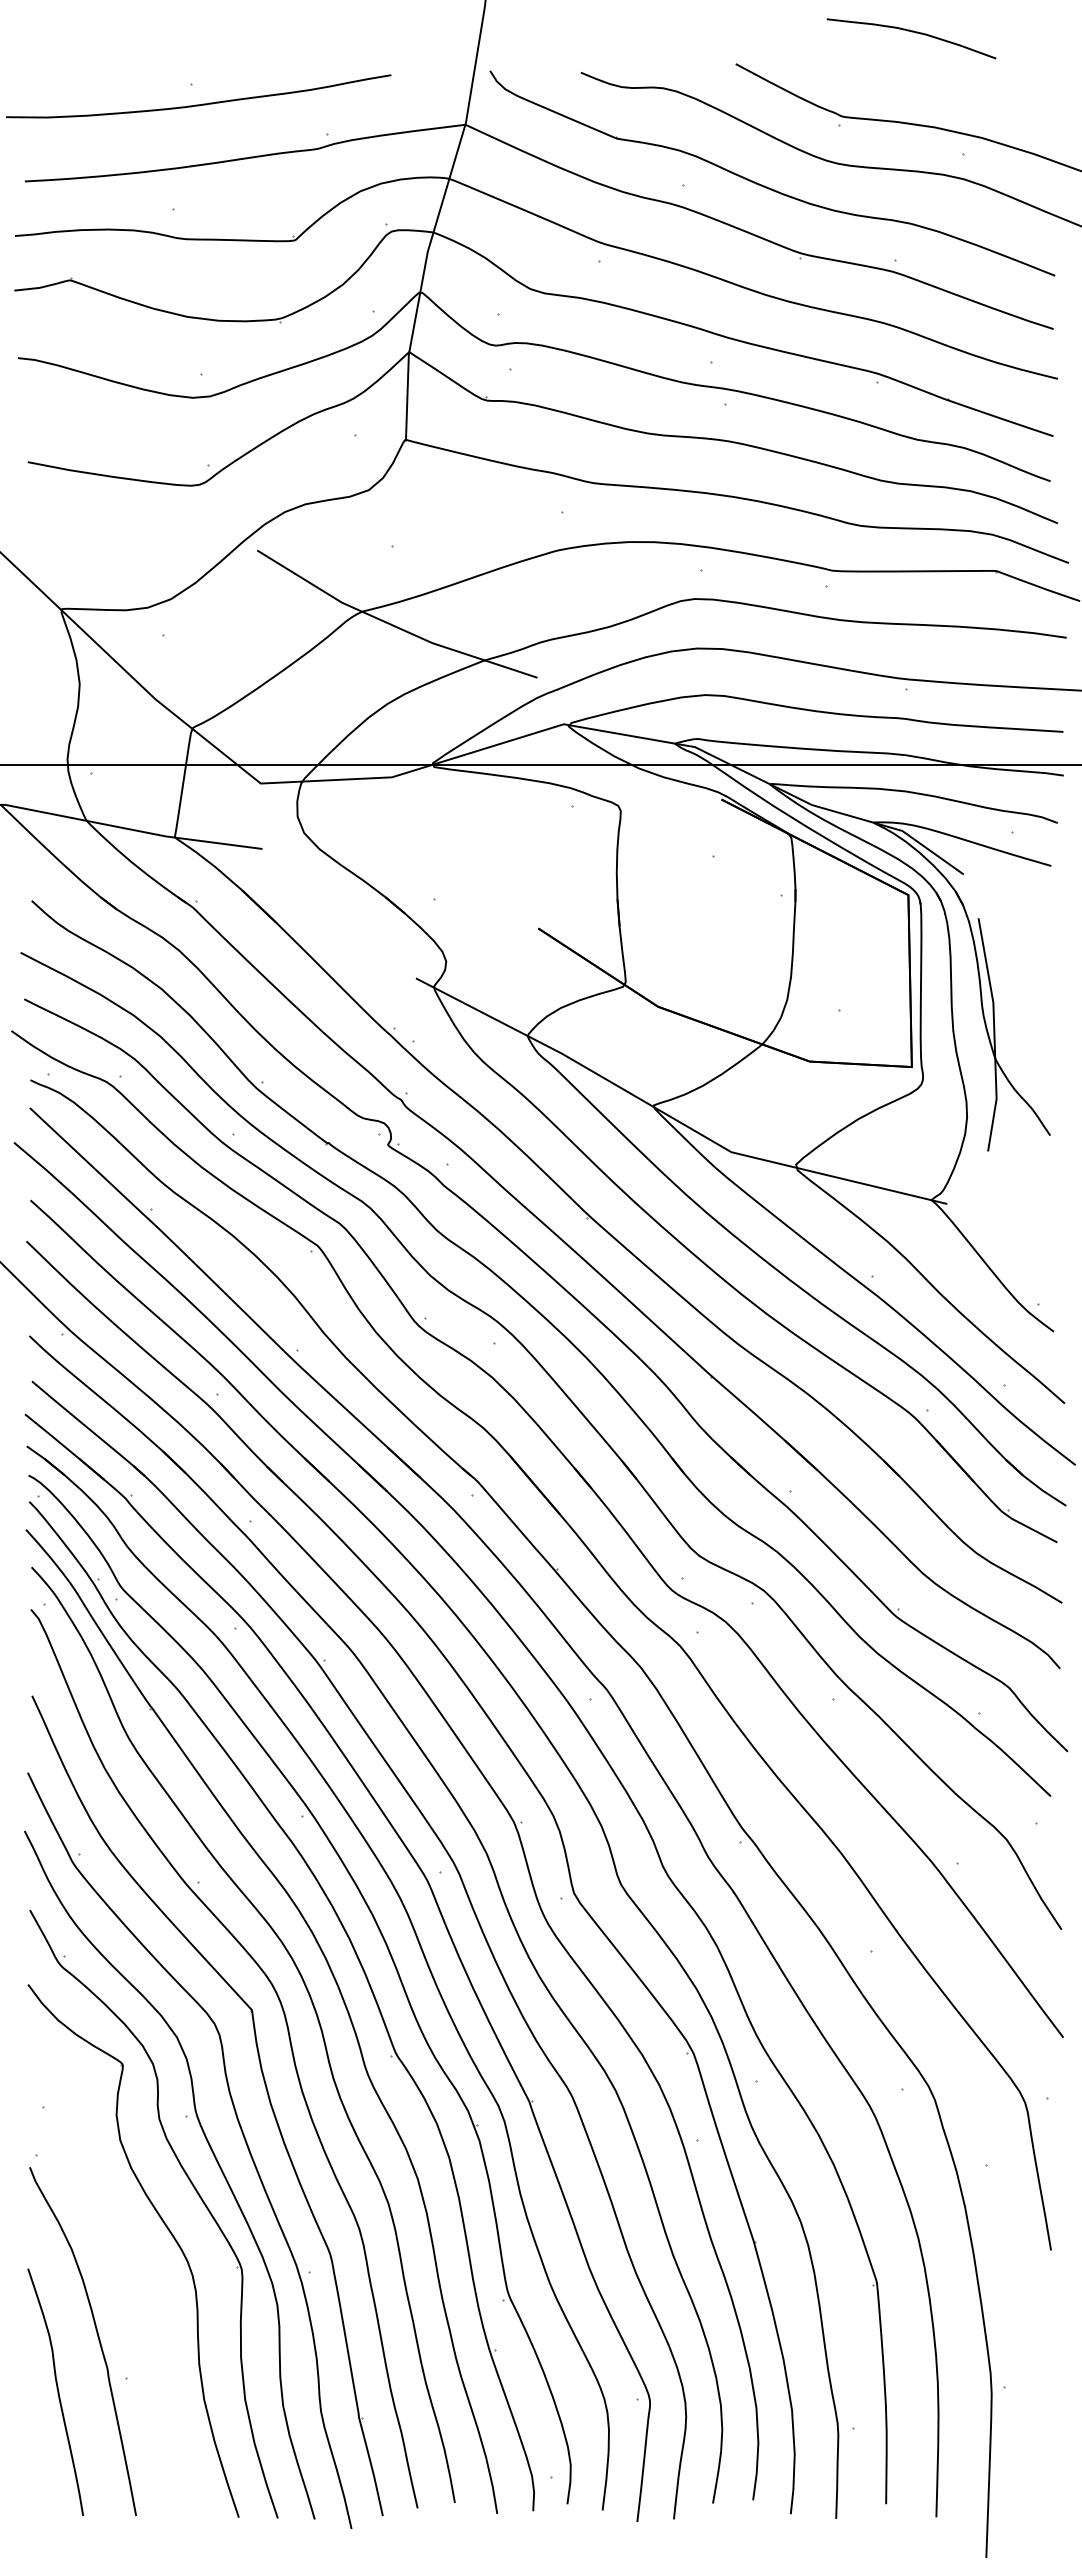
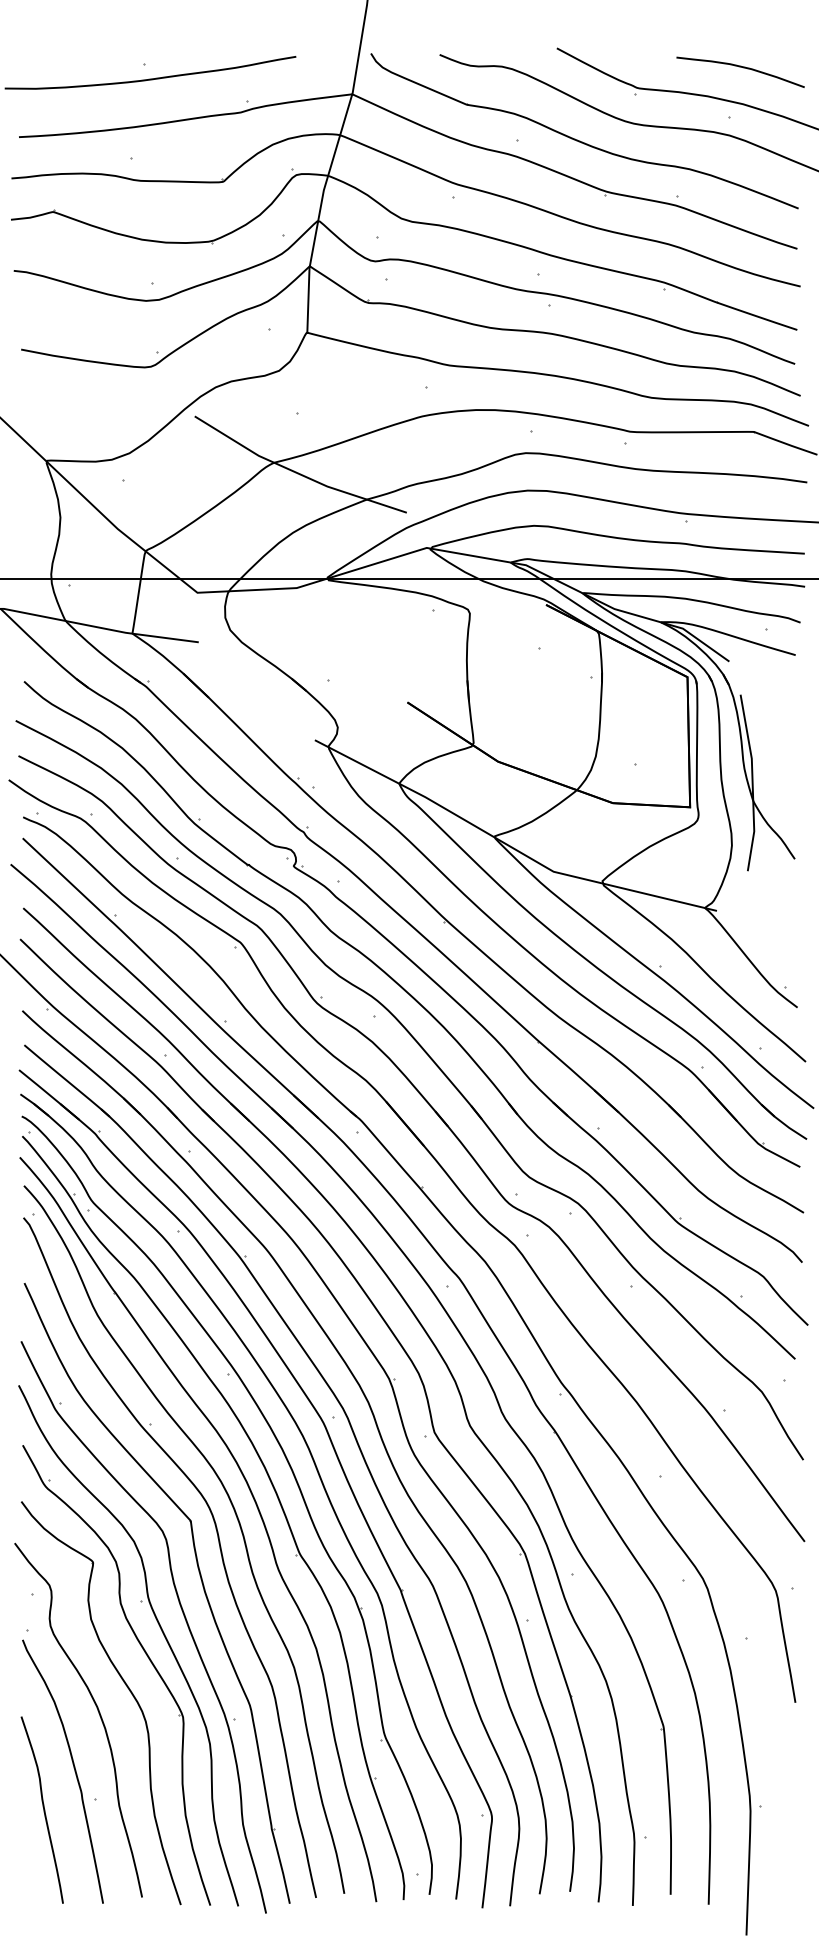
curve: (911, 32) -> (740, 67), moved
curve: (130, 2265) -> (98, 1714), added

